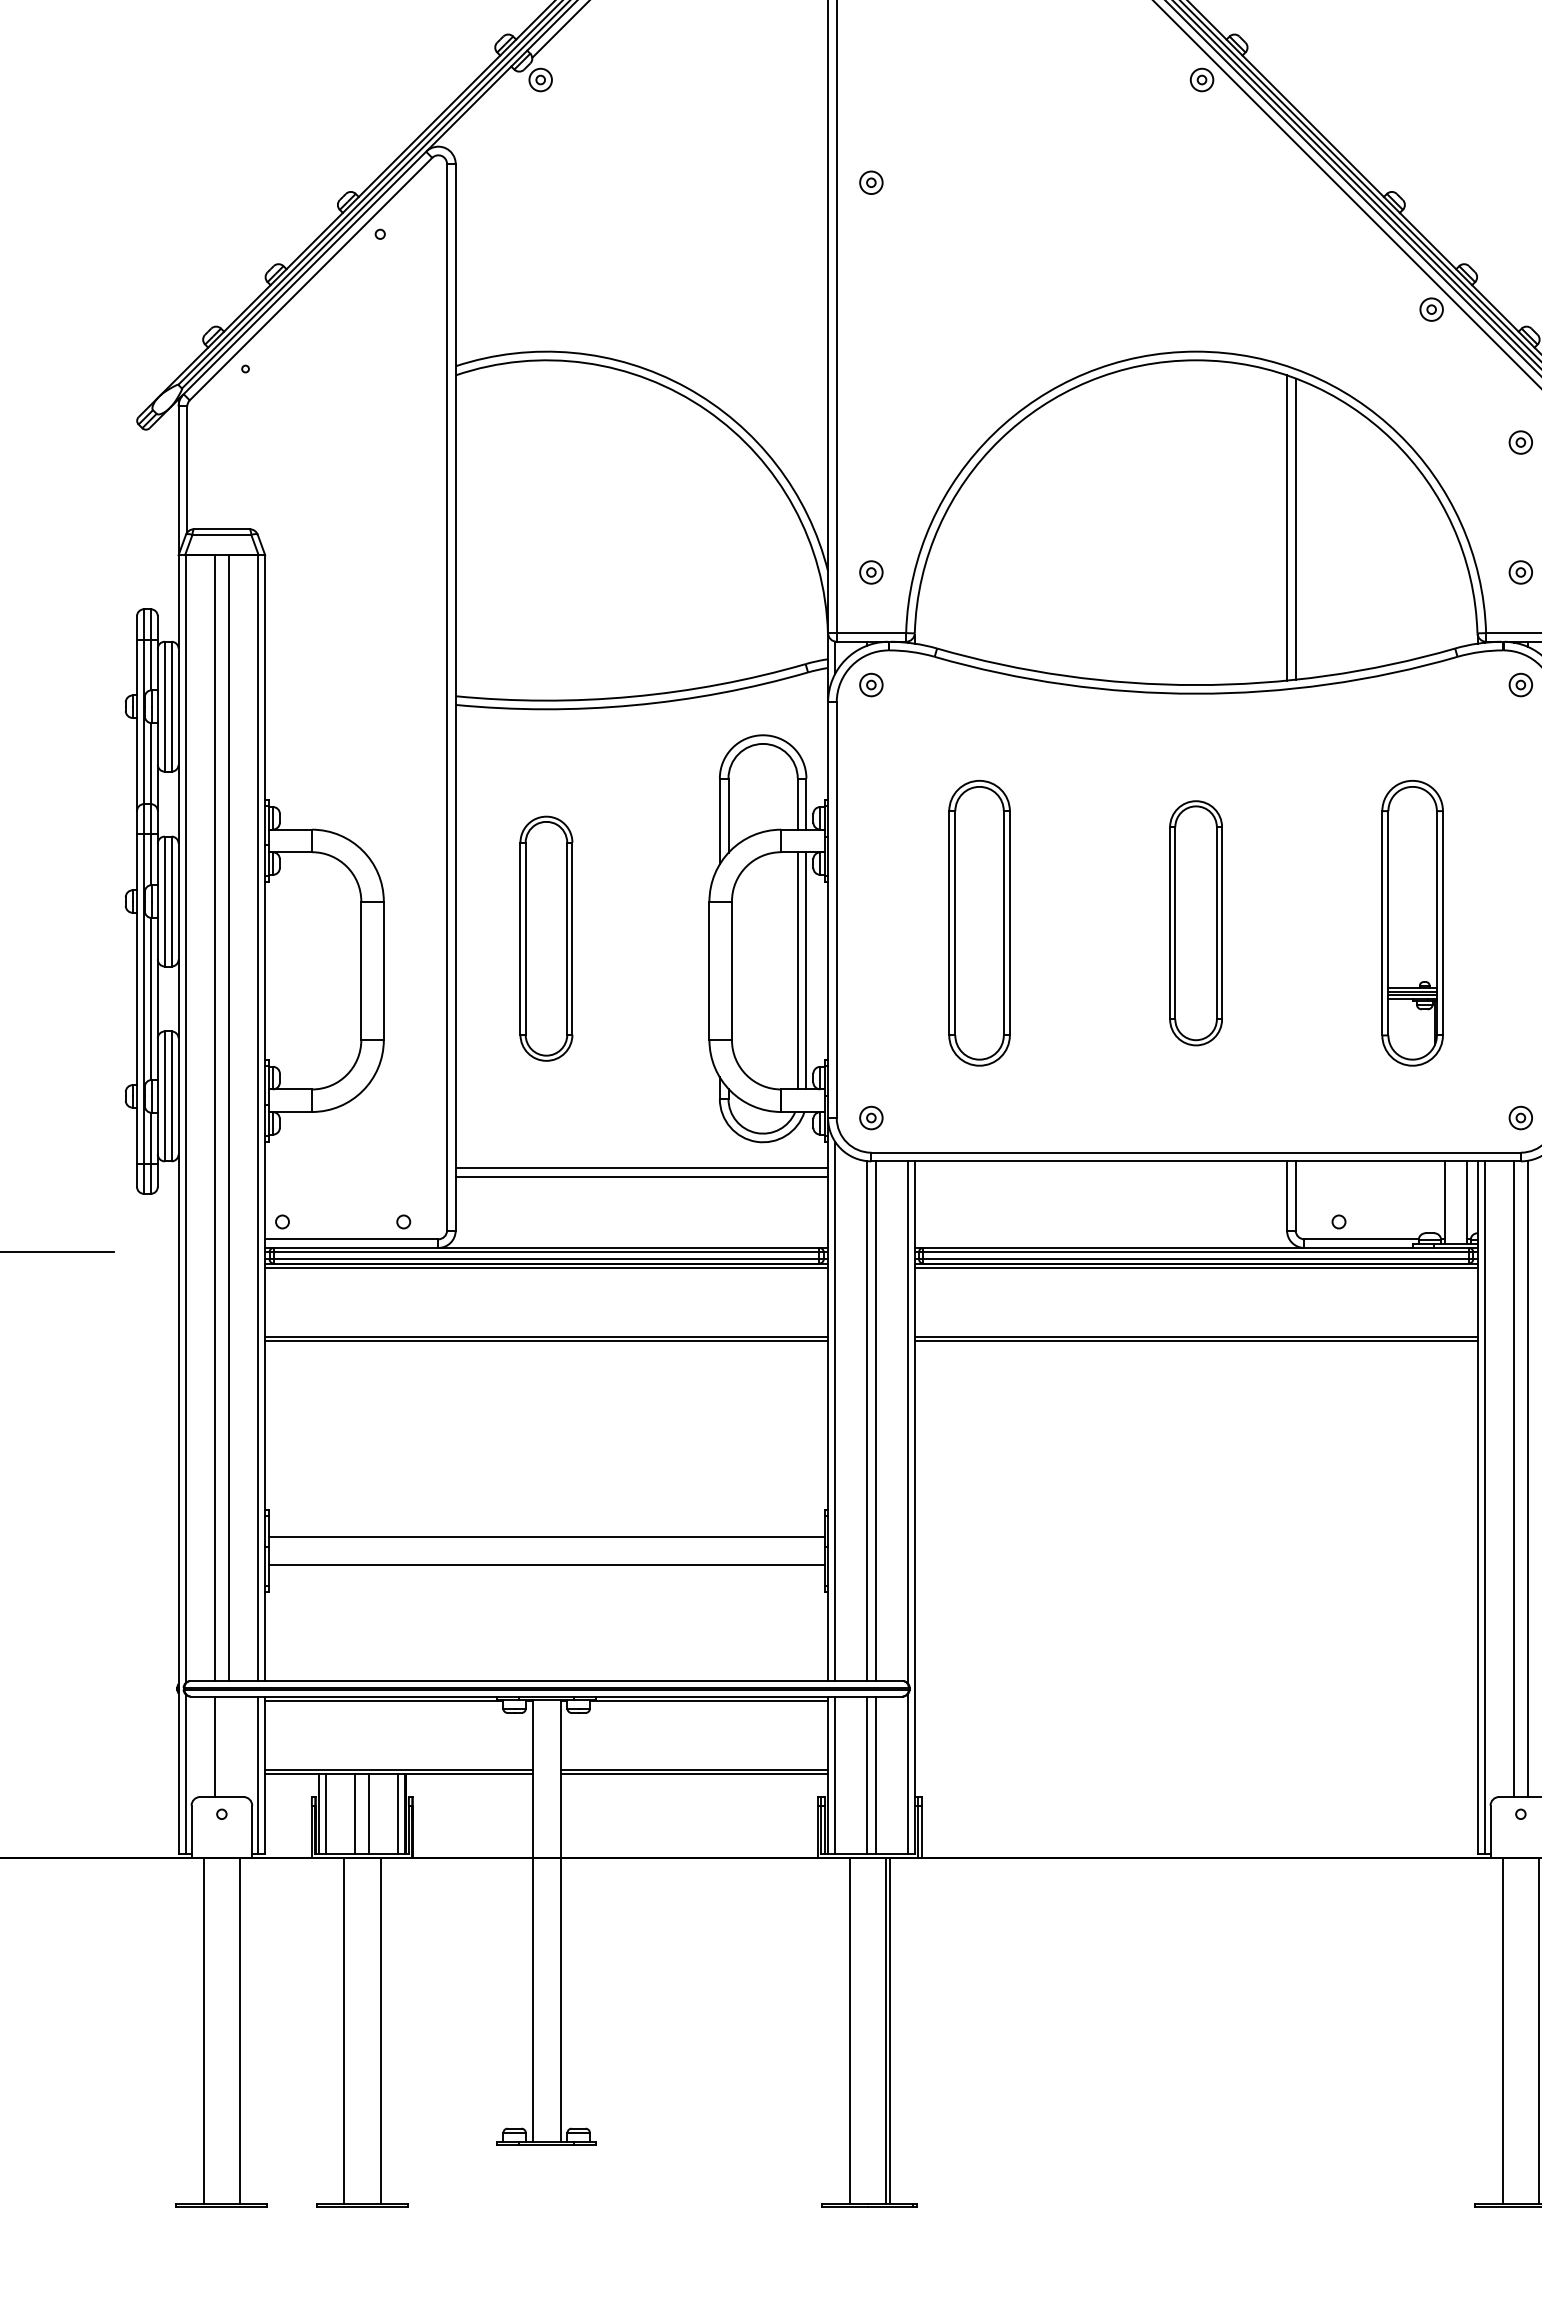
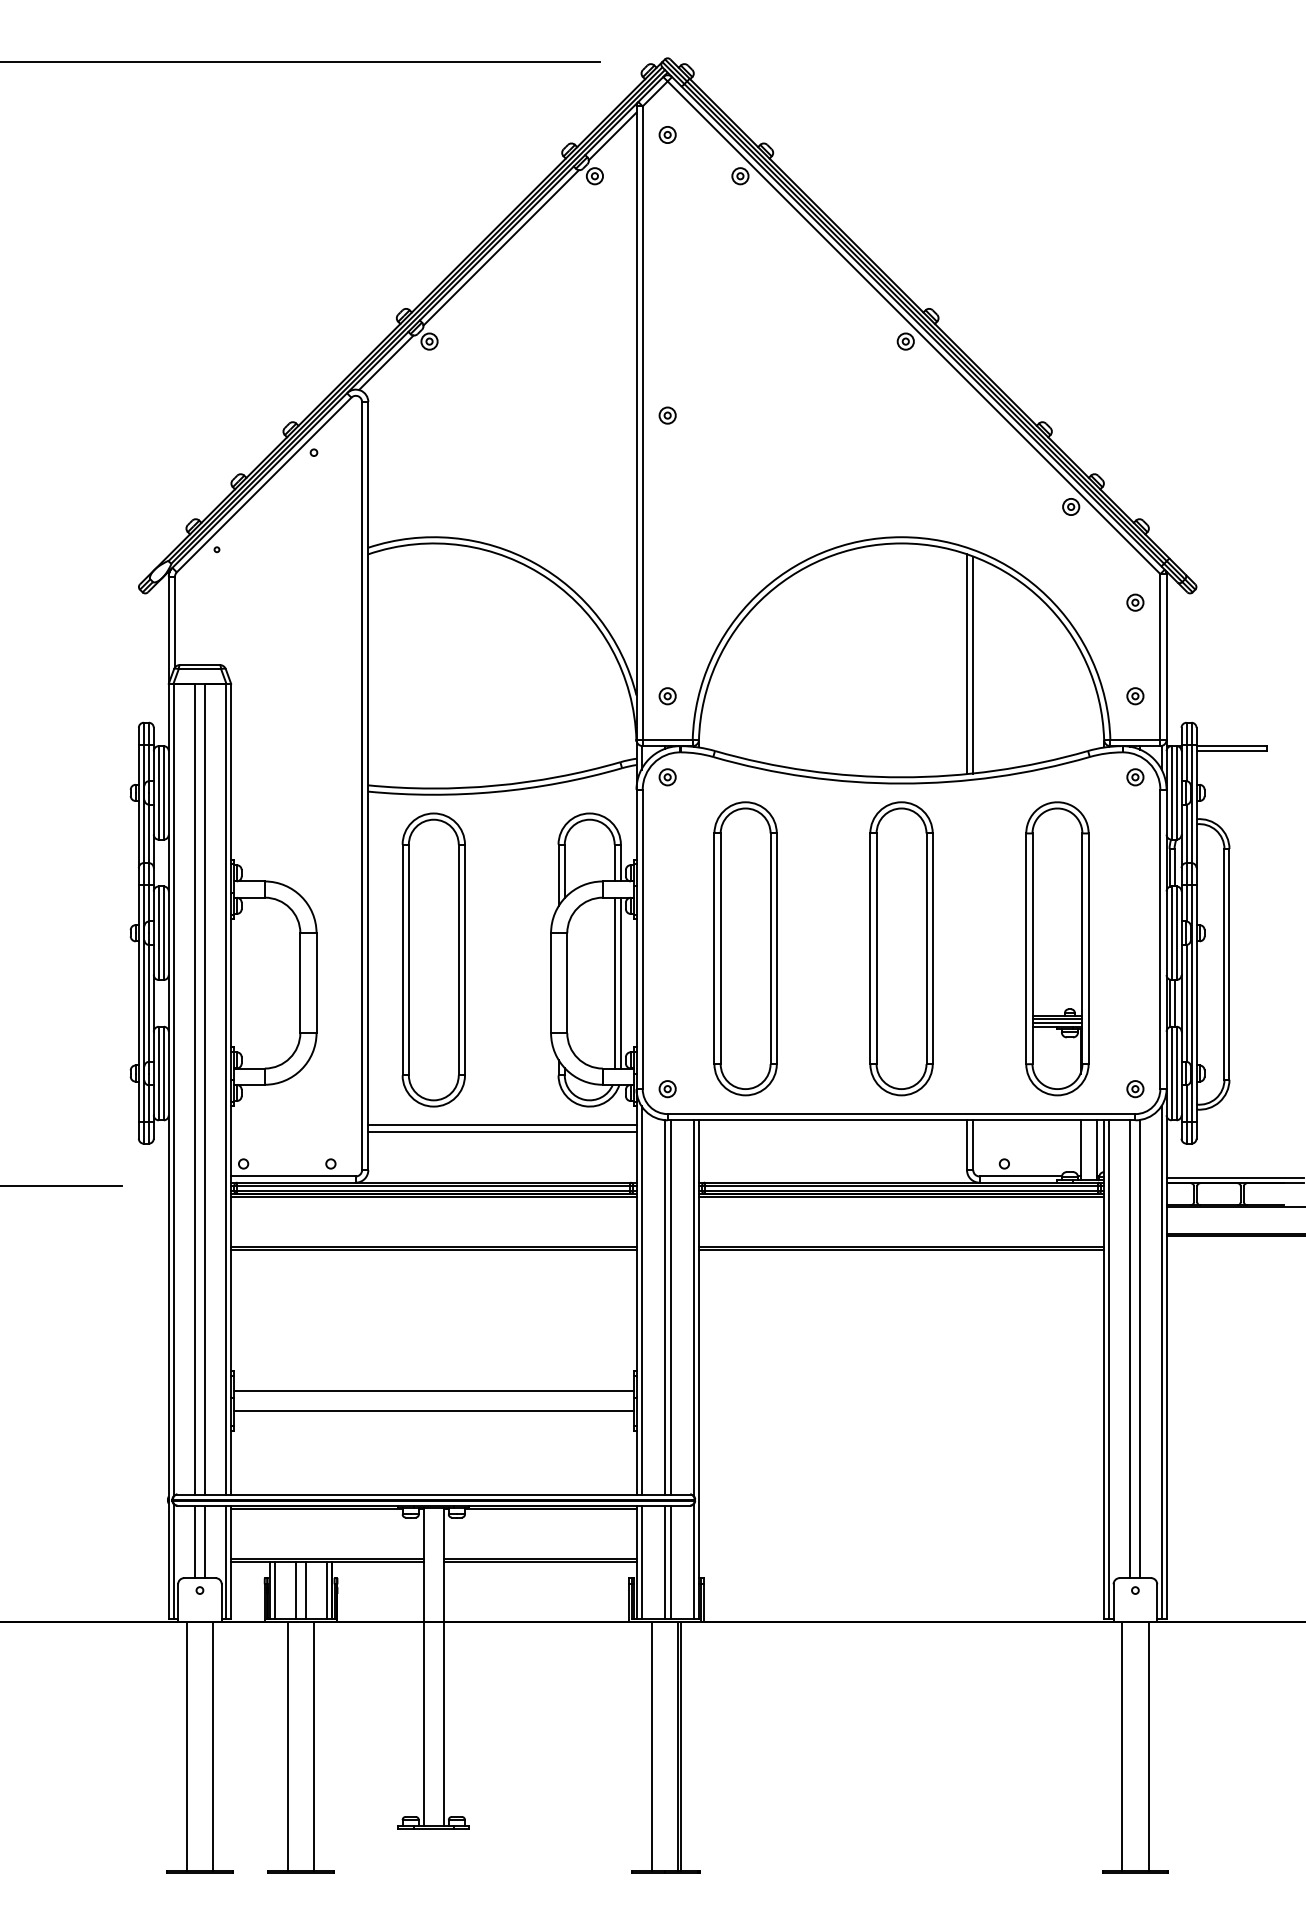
line: (480, 109) -> (386, 362), added
part: (979, 922) -> (745, 948), size x1.43
part: (1196, 922) -> (901, 948), size x1.67
part: (1412, 922) -> (1057, 948), size x1.43
part: (546, 938) -> (433, 959), size x1.67
line: (228, 1746) -> (204, 1541), added

